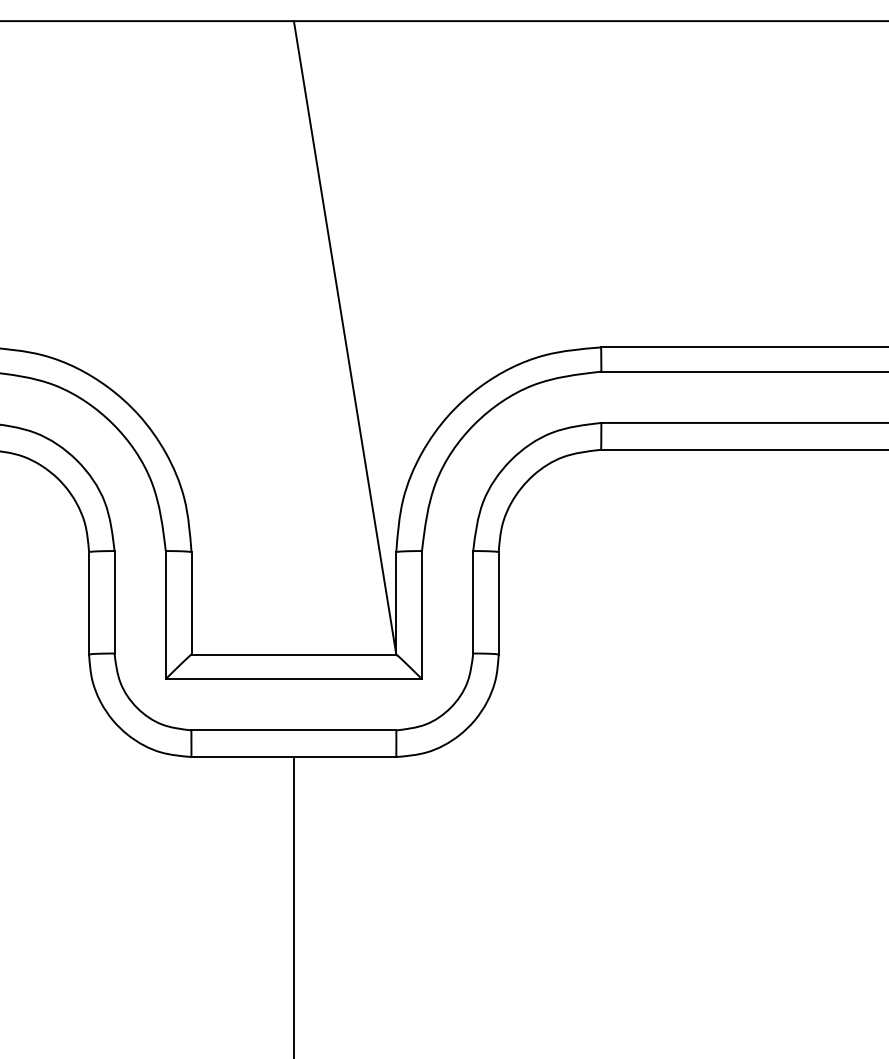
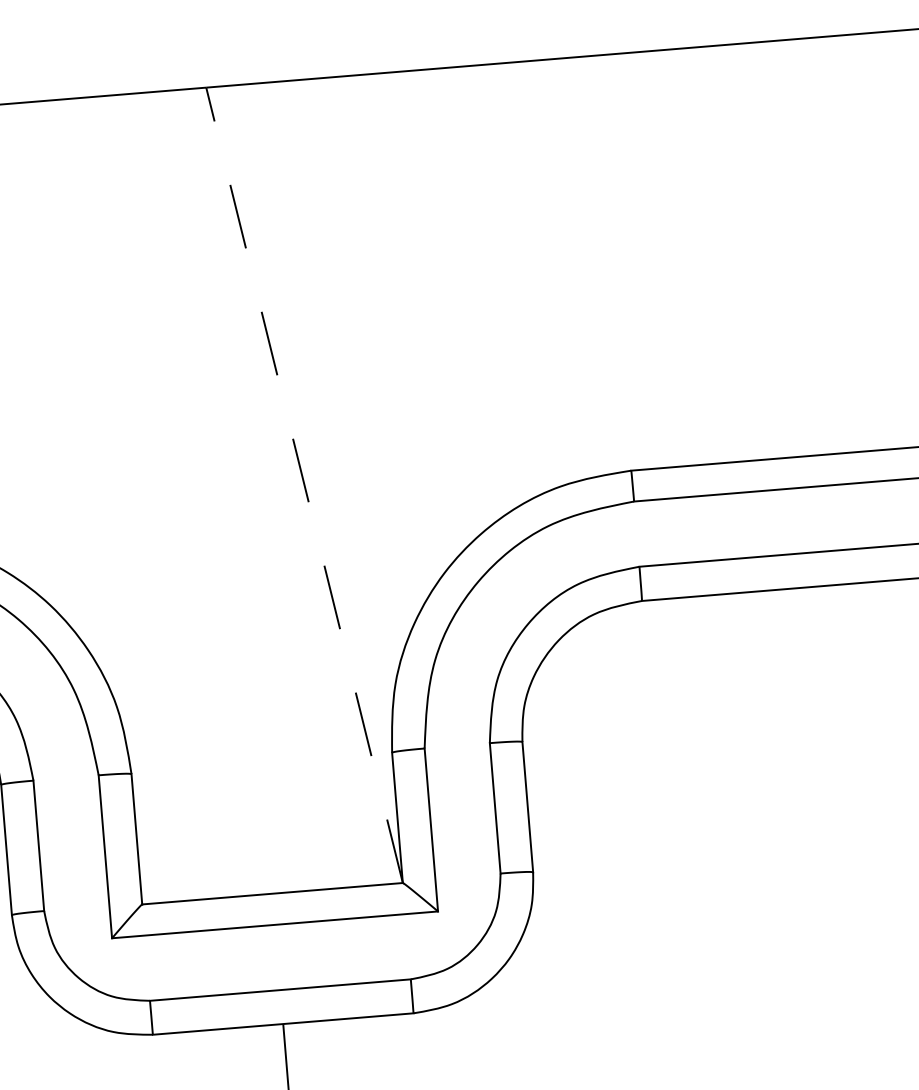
line: (345, 337) -> (304, 484), solid -> dashed

